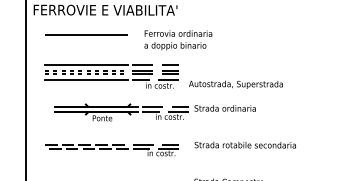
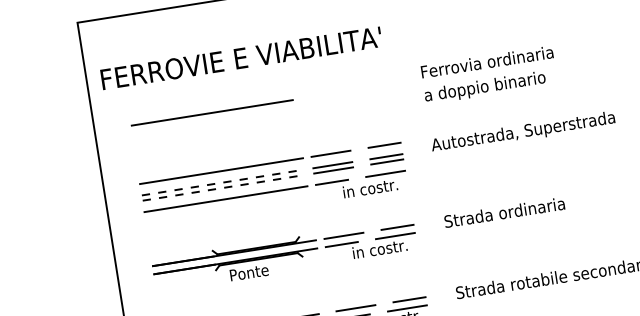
text: (178, 40) -> (489, 75), moved
text: (235, 84) -> (522, 132), moved
part: (121, 112) -> (284, 255), moved

